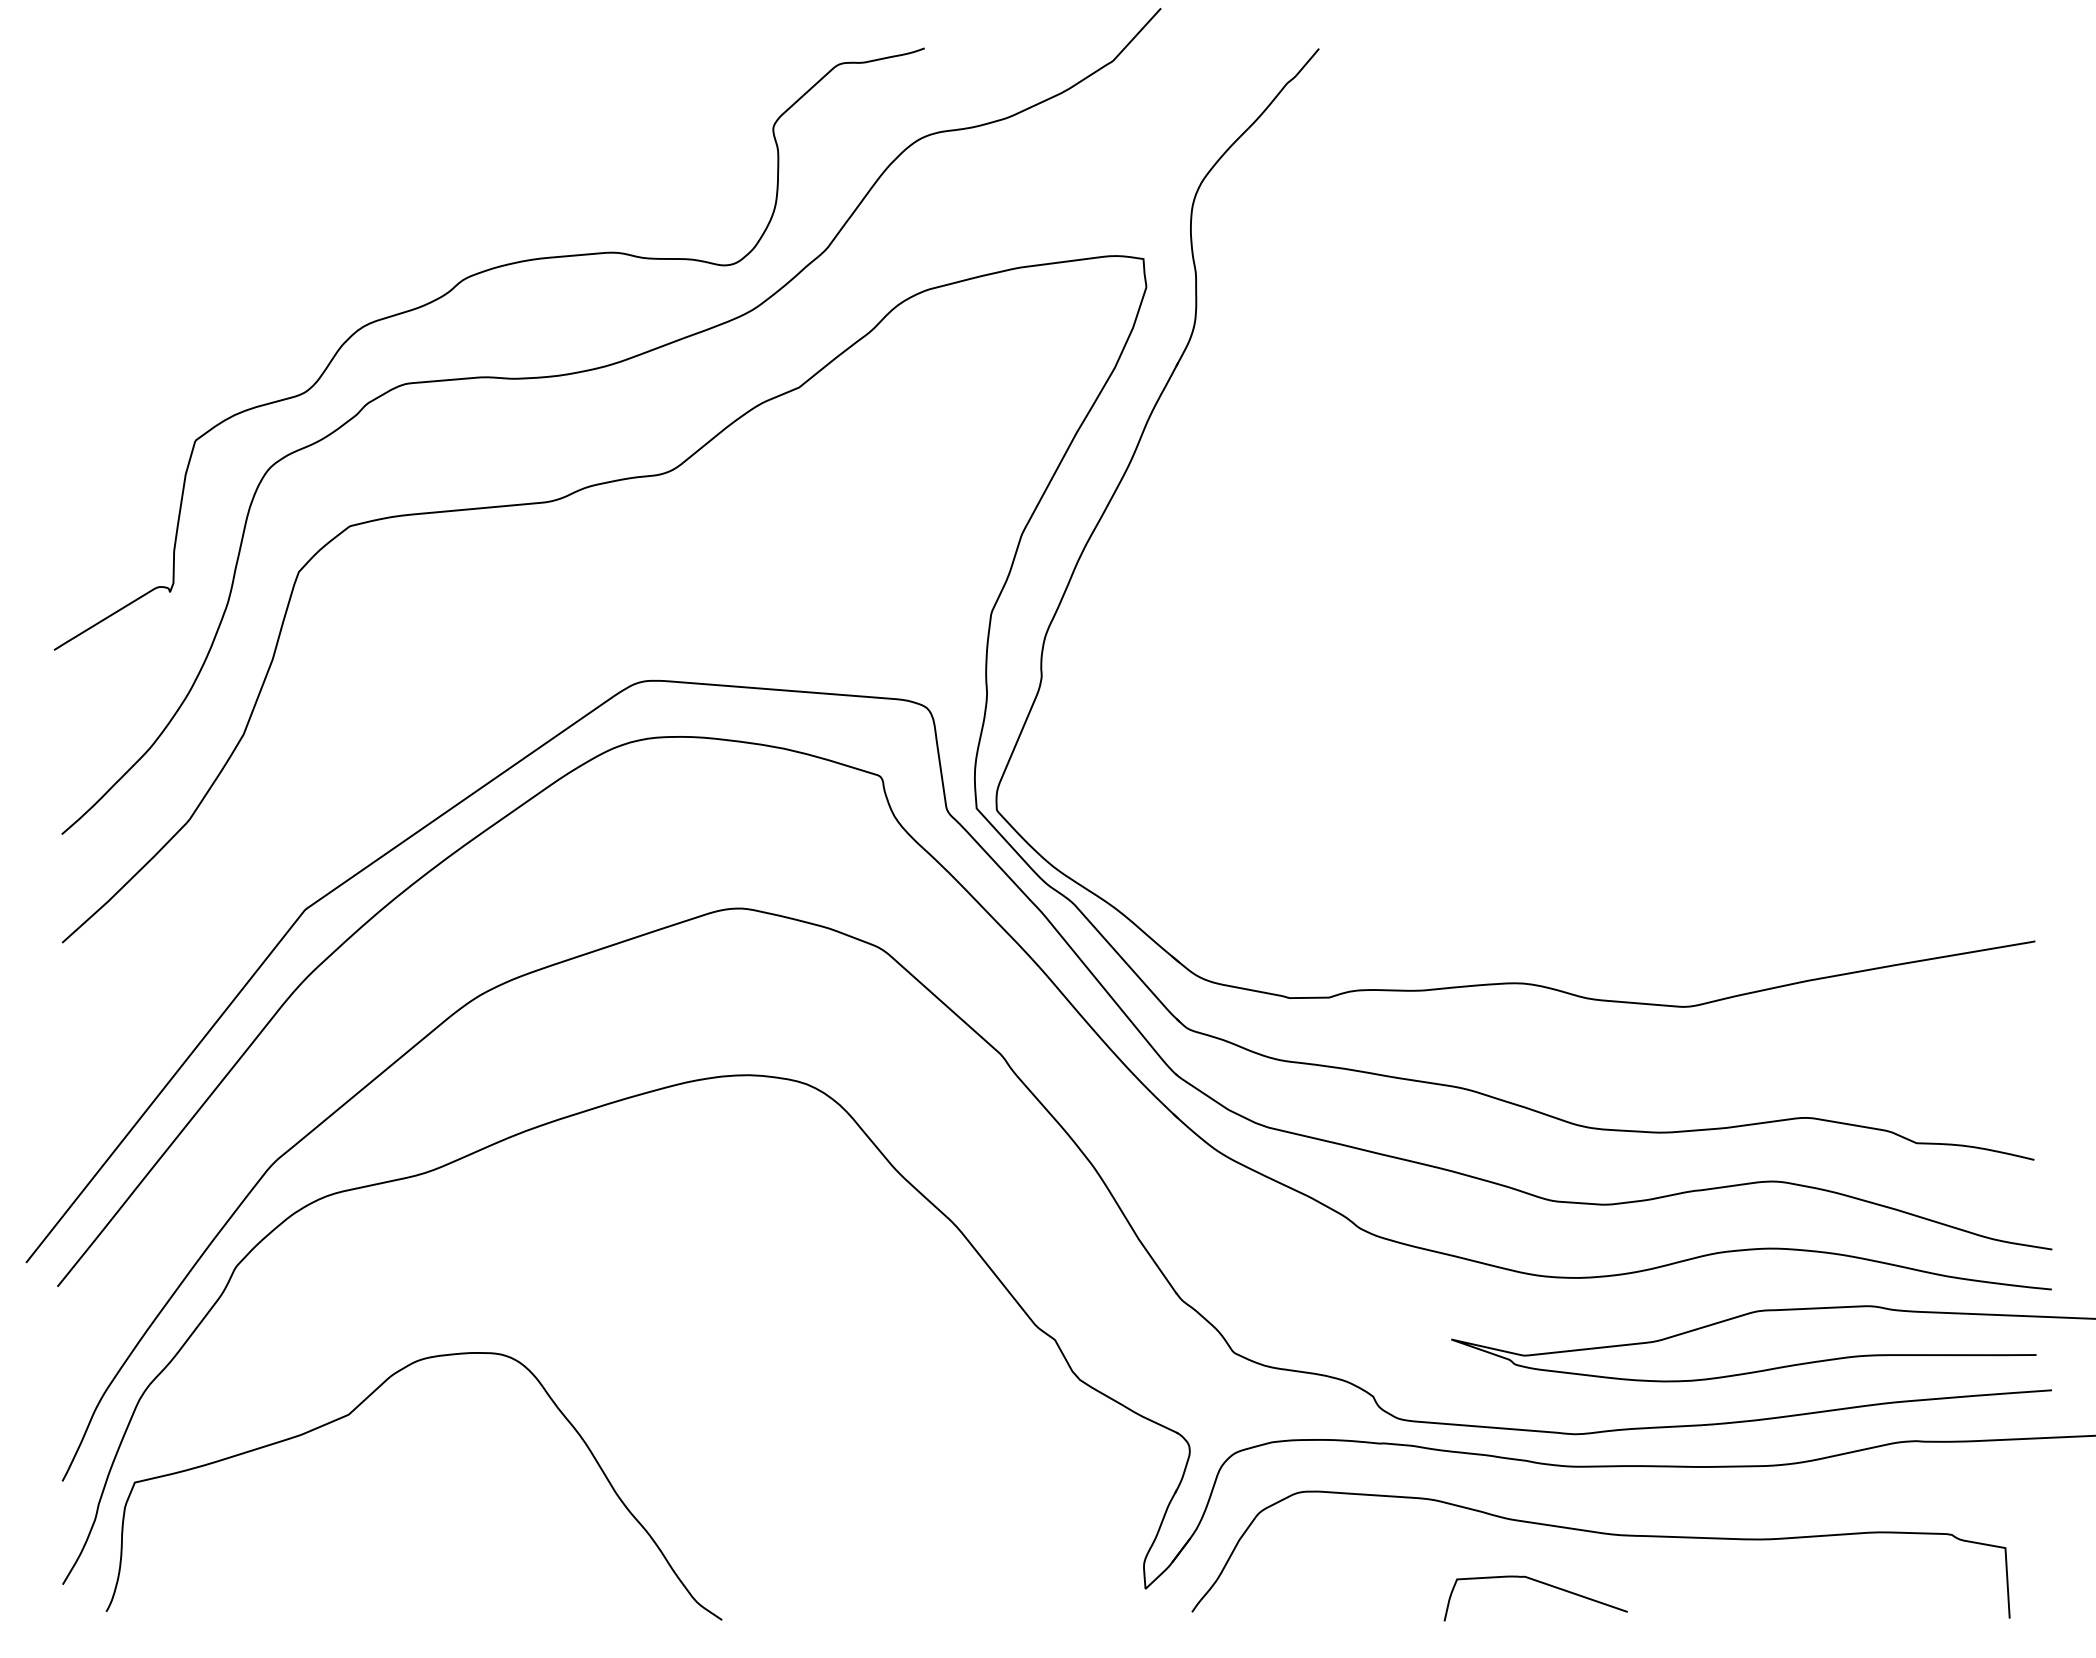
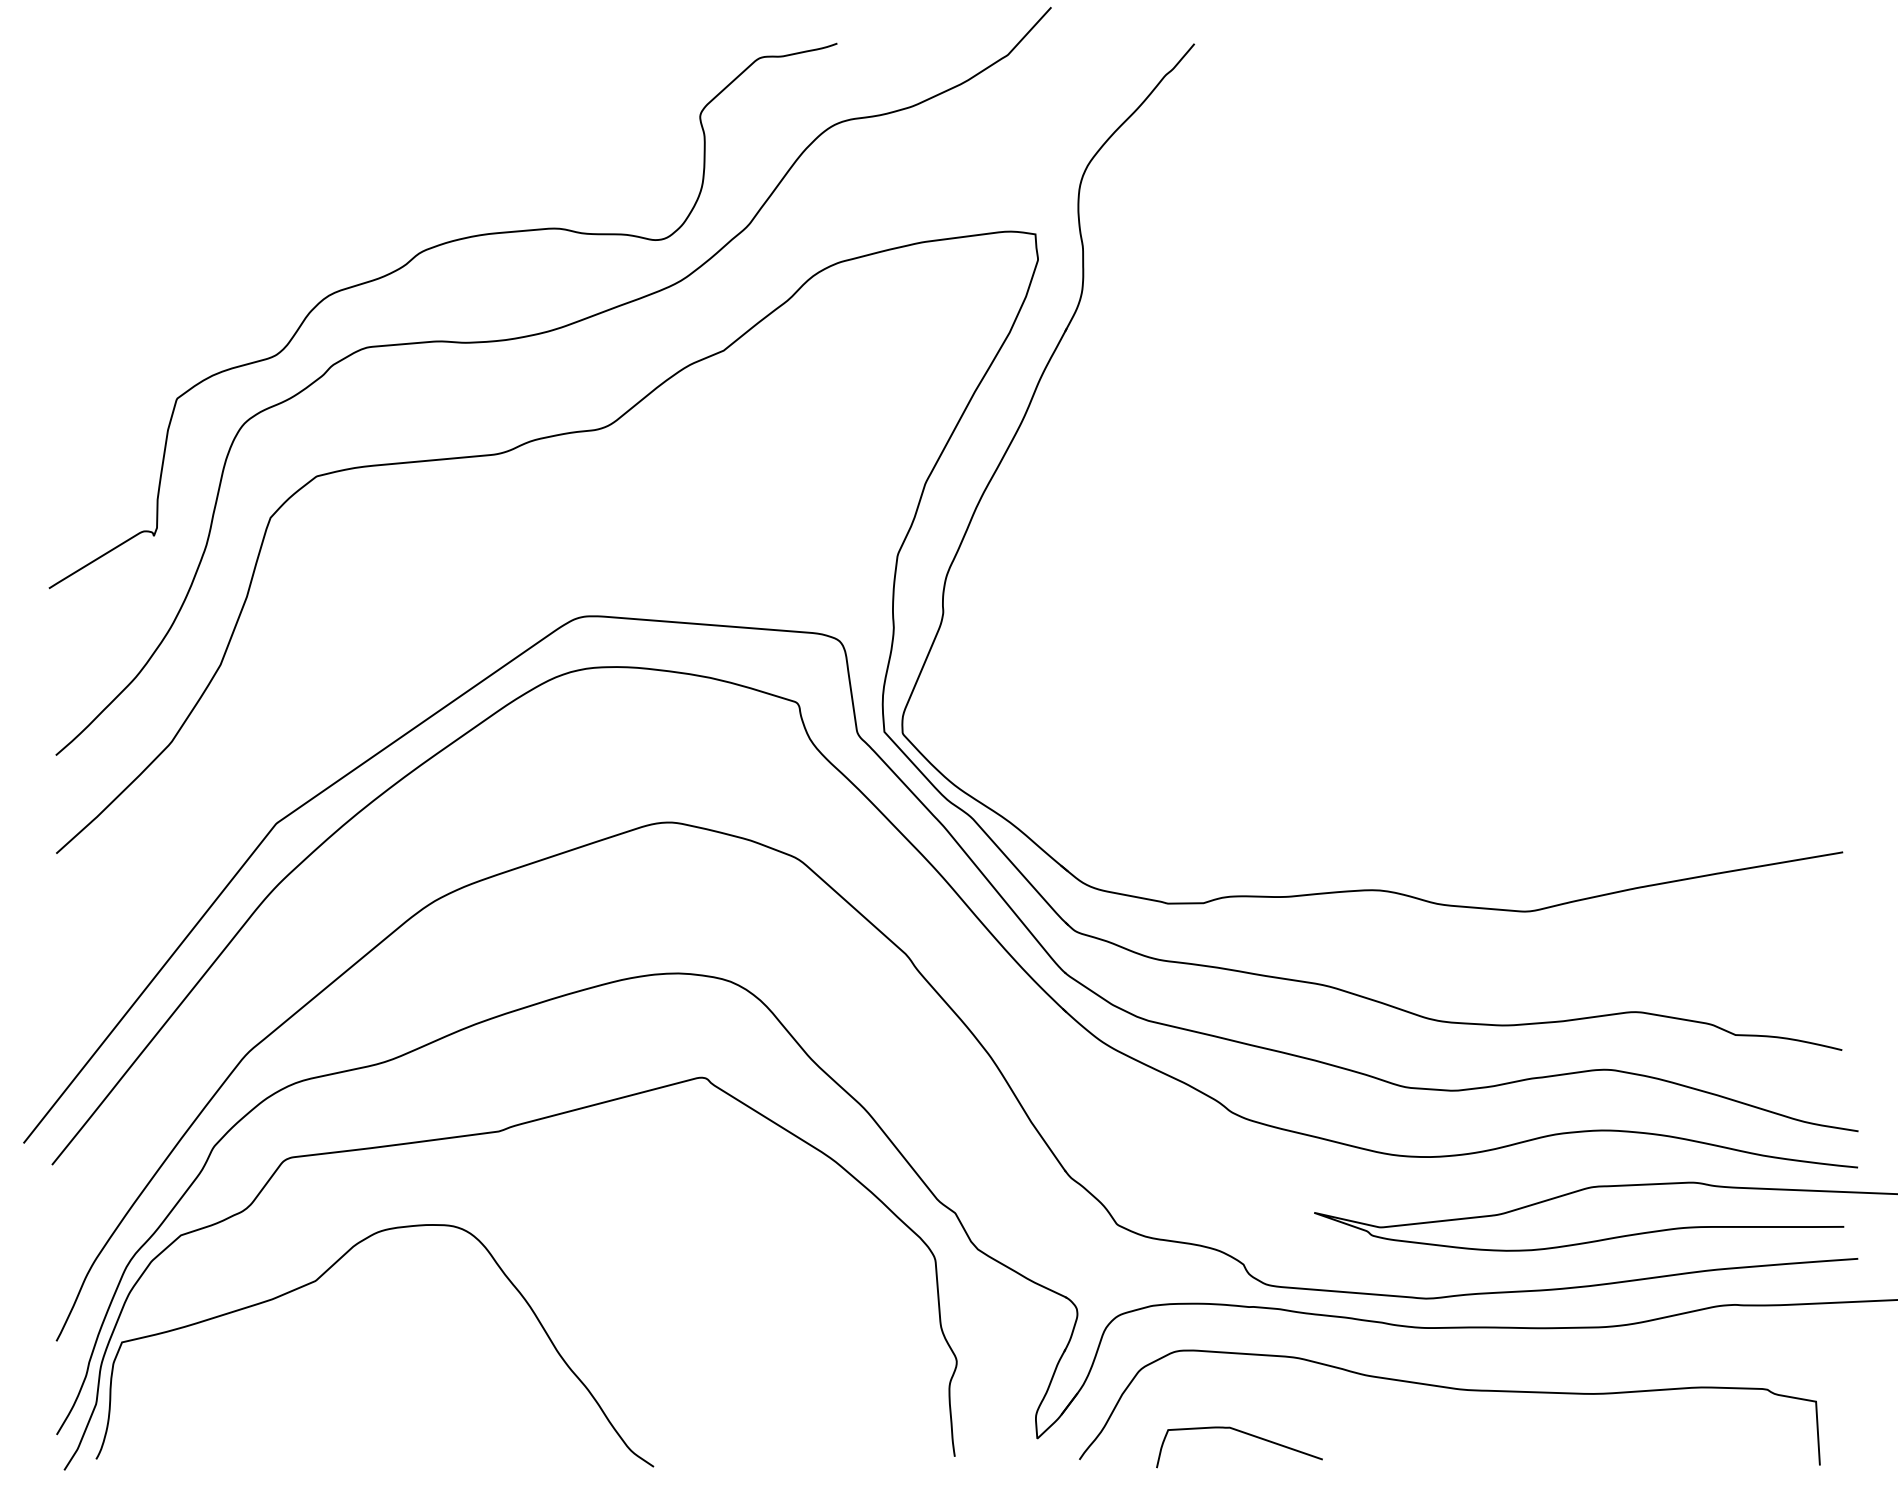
curve: (547, 1251) -> (495, 1133), added
curve: (1541, 1583) -> (1244, 1433), moved

